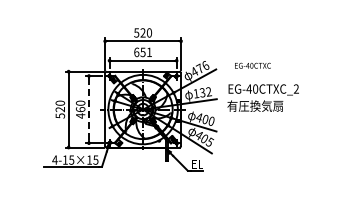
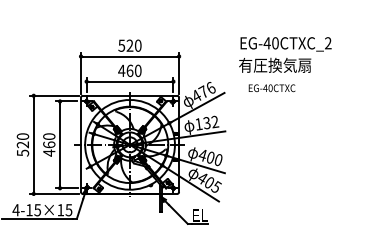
text: (143, 52) -> (130, 71), 651 -> 460
text: (262, 97) -> (284, 54), moved
line: (89, 109) -> (60, 144), dashed -> solid

